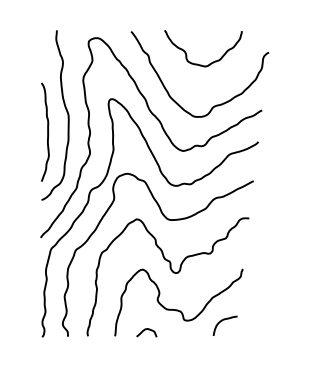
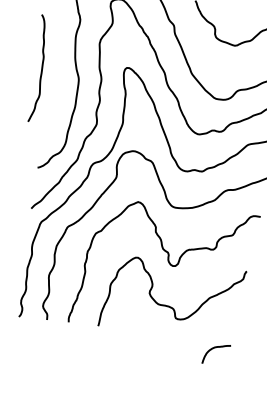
curve: (47, 131) -> (41, 68), moved
curve: (222, 321) -> (213, 349), moved
curve: (145, 330) -> (132, 324), removed

